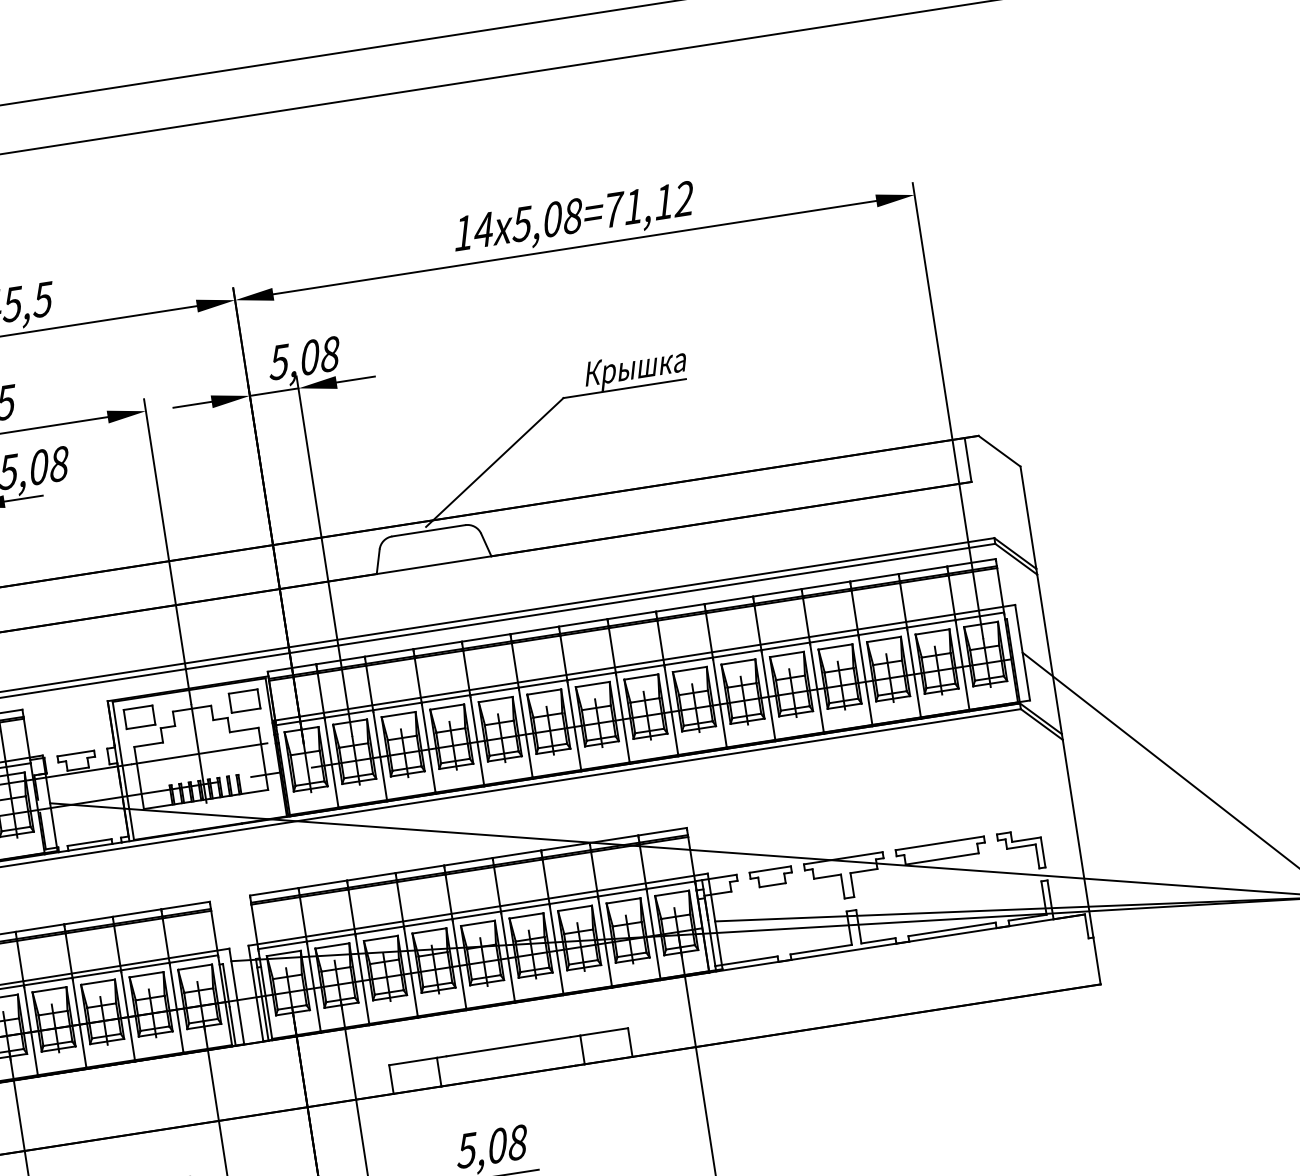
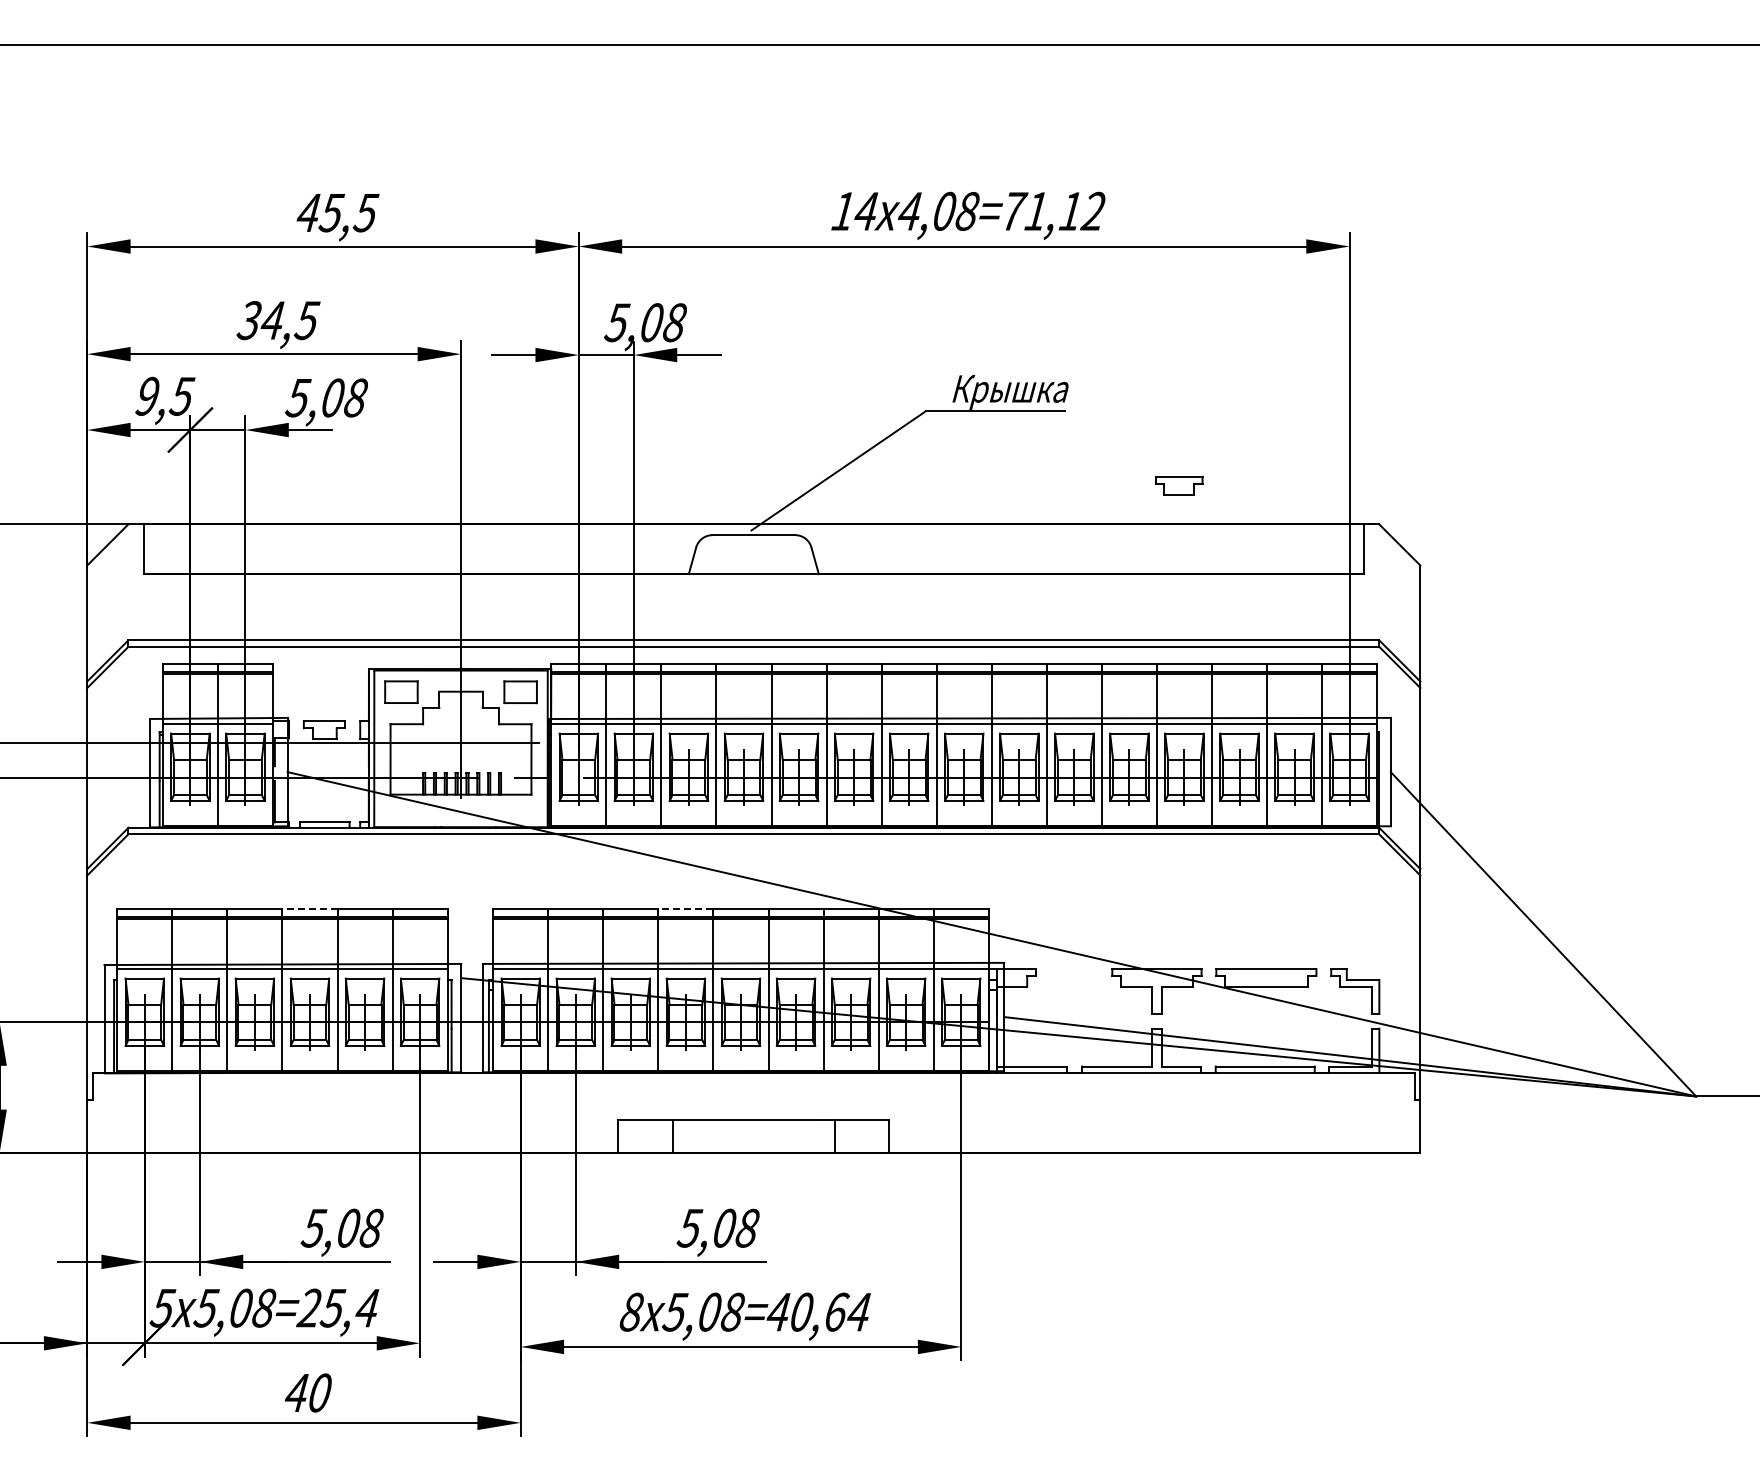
text: (521, 224) -> (909, 211), 5,08=71,12 -> 4,08=71,12
line: (419, 869) -> (685, 908), solid -> dashed
part: (771, 876) -> (1179, 485), moved
line: (88, 920) -> (309, 908), solid -> dashed

